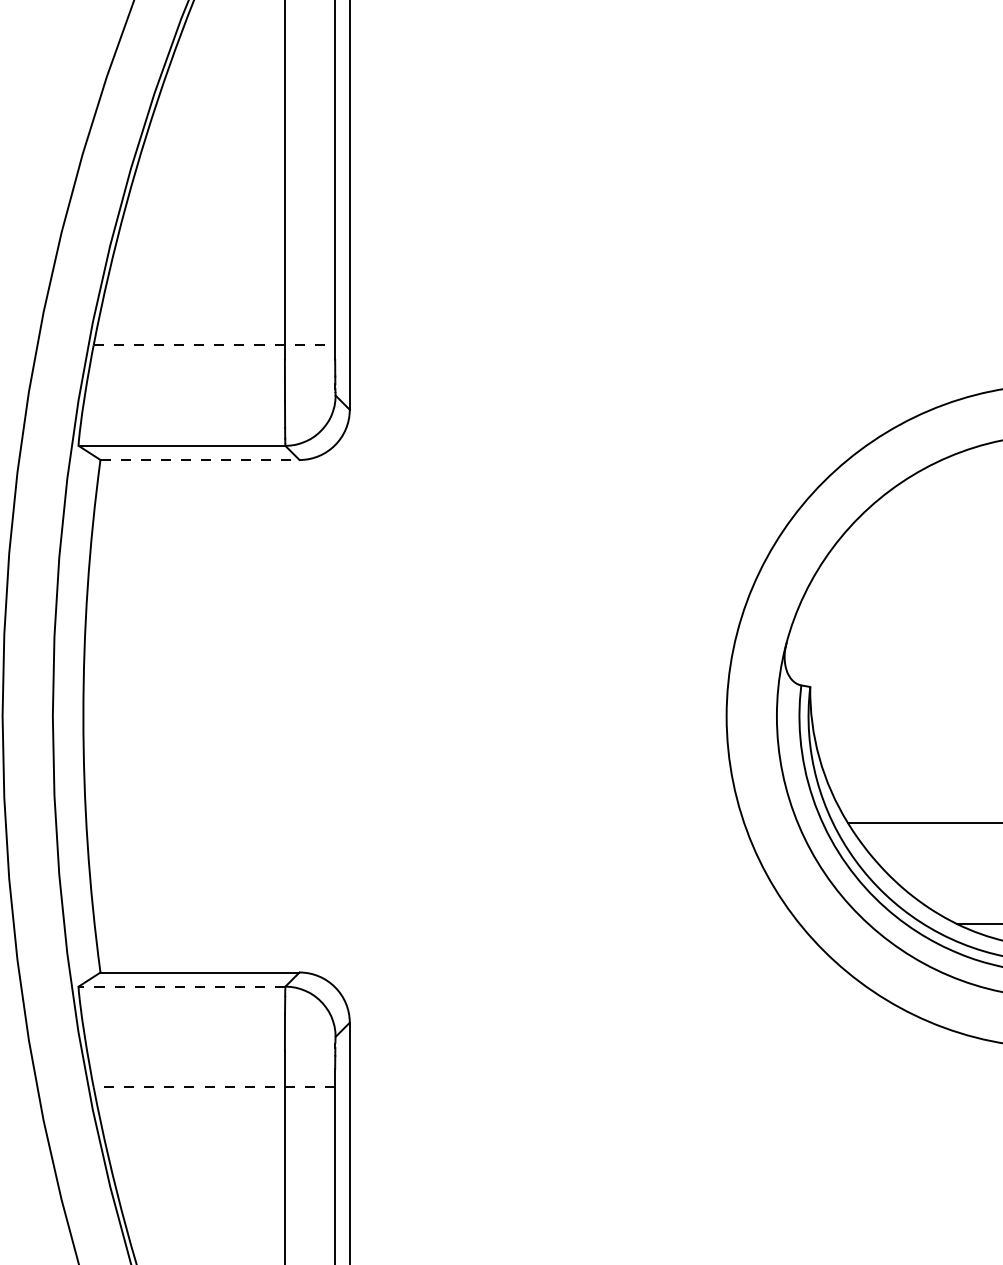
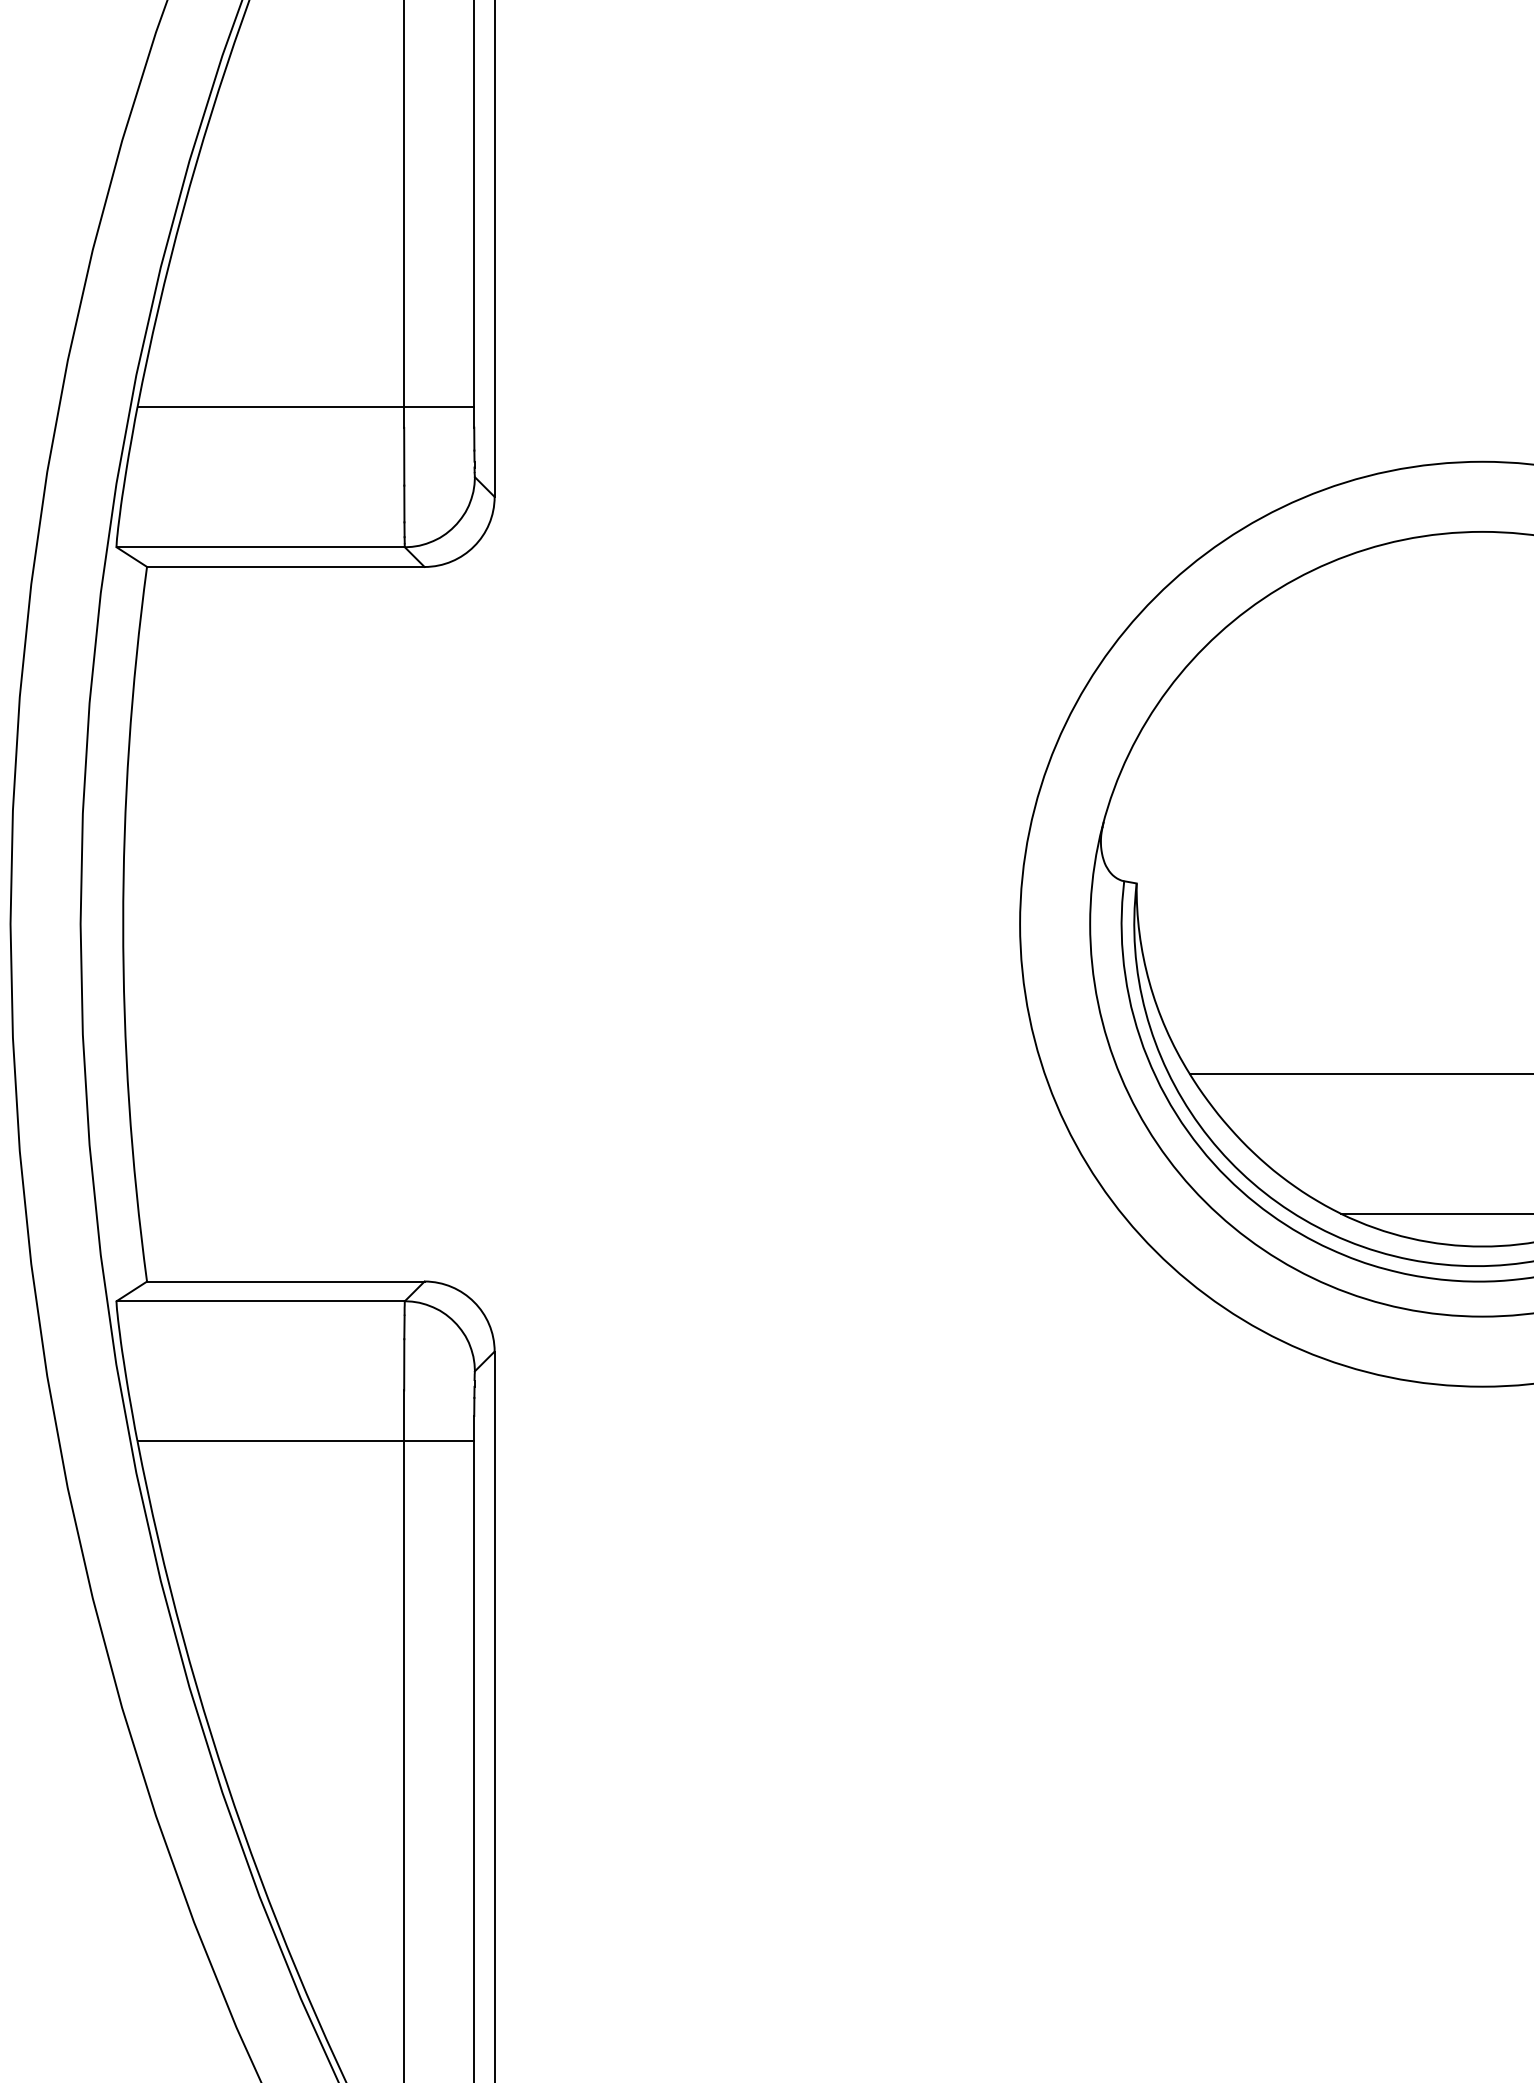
line: (214, 345) -> (306, 407), dashed -> solid
line: (199, 459) -> (285, 566), dashed -> solid
line: (181, 986) -> (260, 1301), dashed -> solid
line: (214, 1087) -> (305, 1441), dashed -> solid

